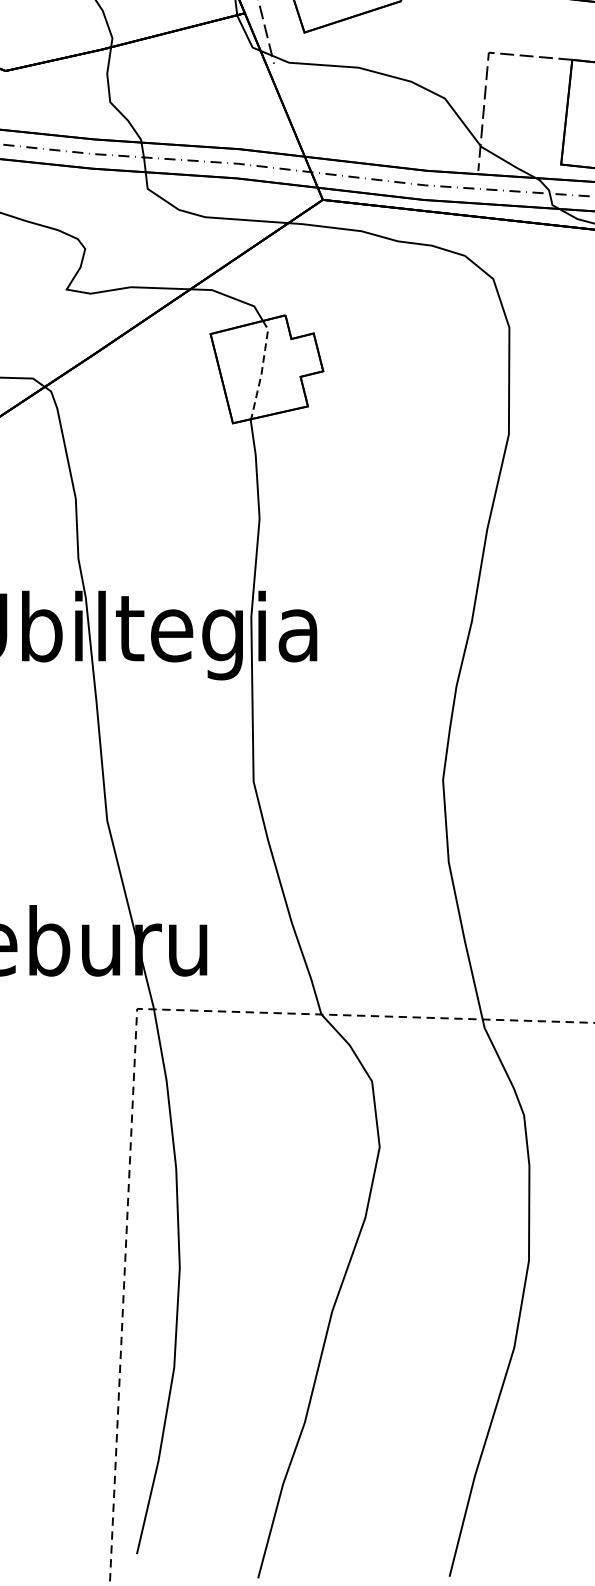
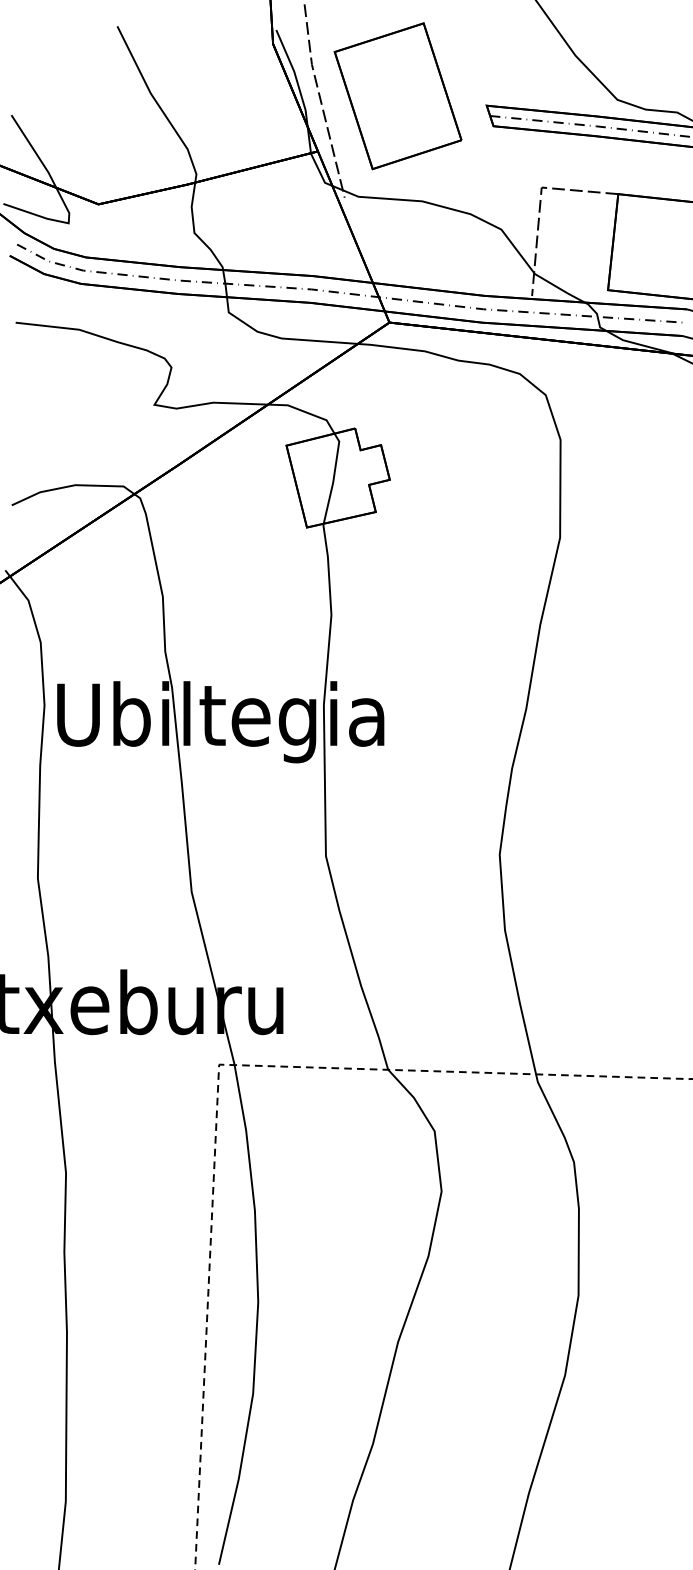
line: (261, 368) -> (333, 477), dashed -> solid

